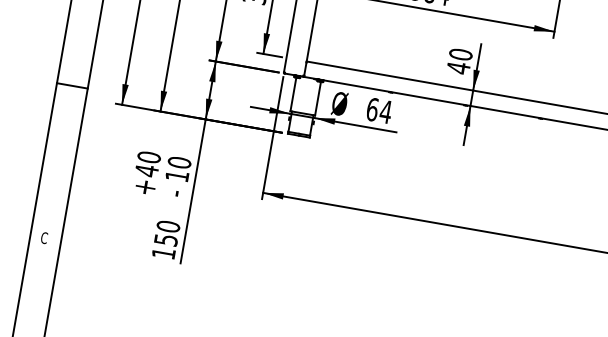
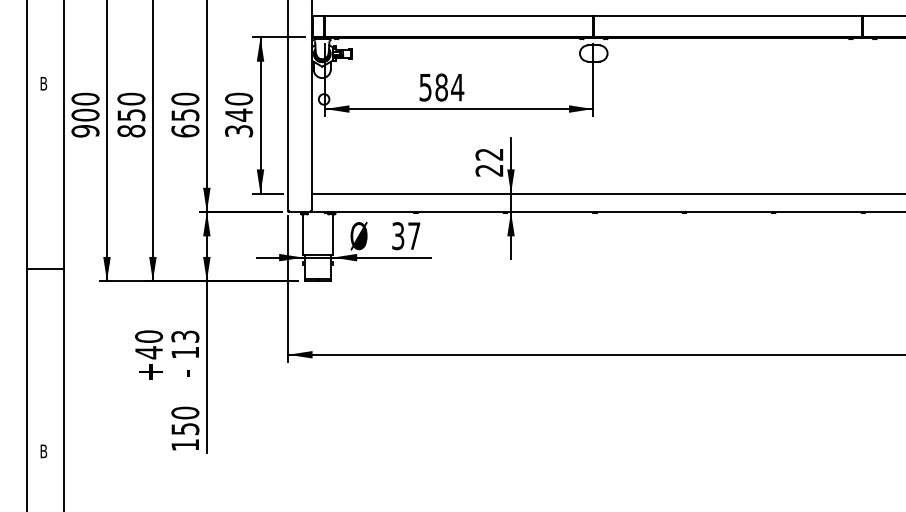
text: (459, 61) -> (489, 162), 40 -> 22
text: (379, 111) -> (406, 236), 64 -> 37
text: (179, 162) -> (185, 336), 10 -> 13
text: (44, 238) -> (43, 451), C -> B

